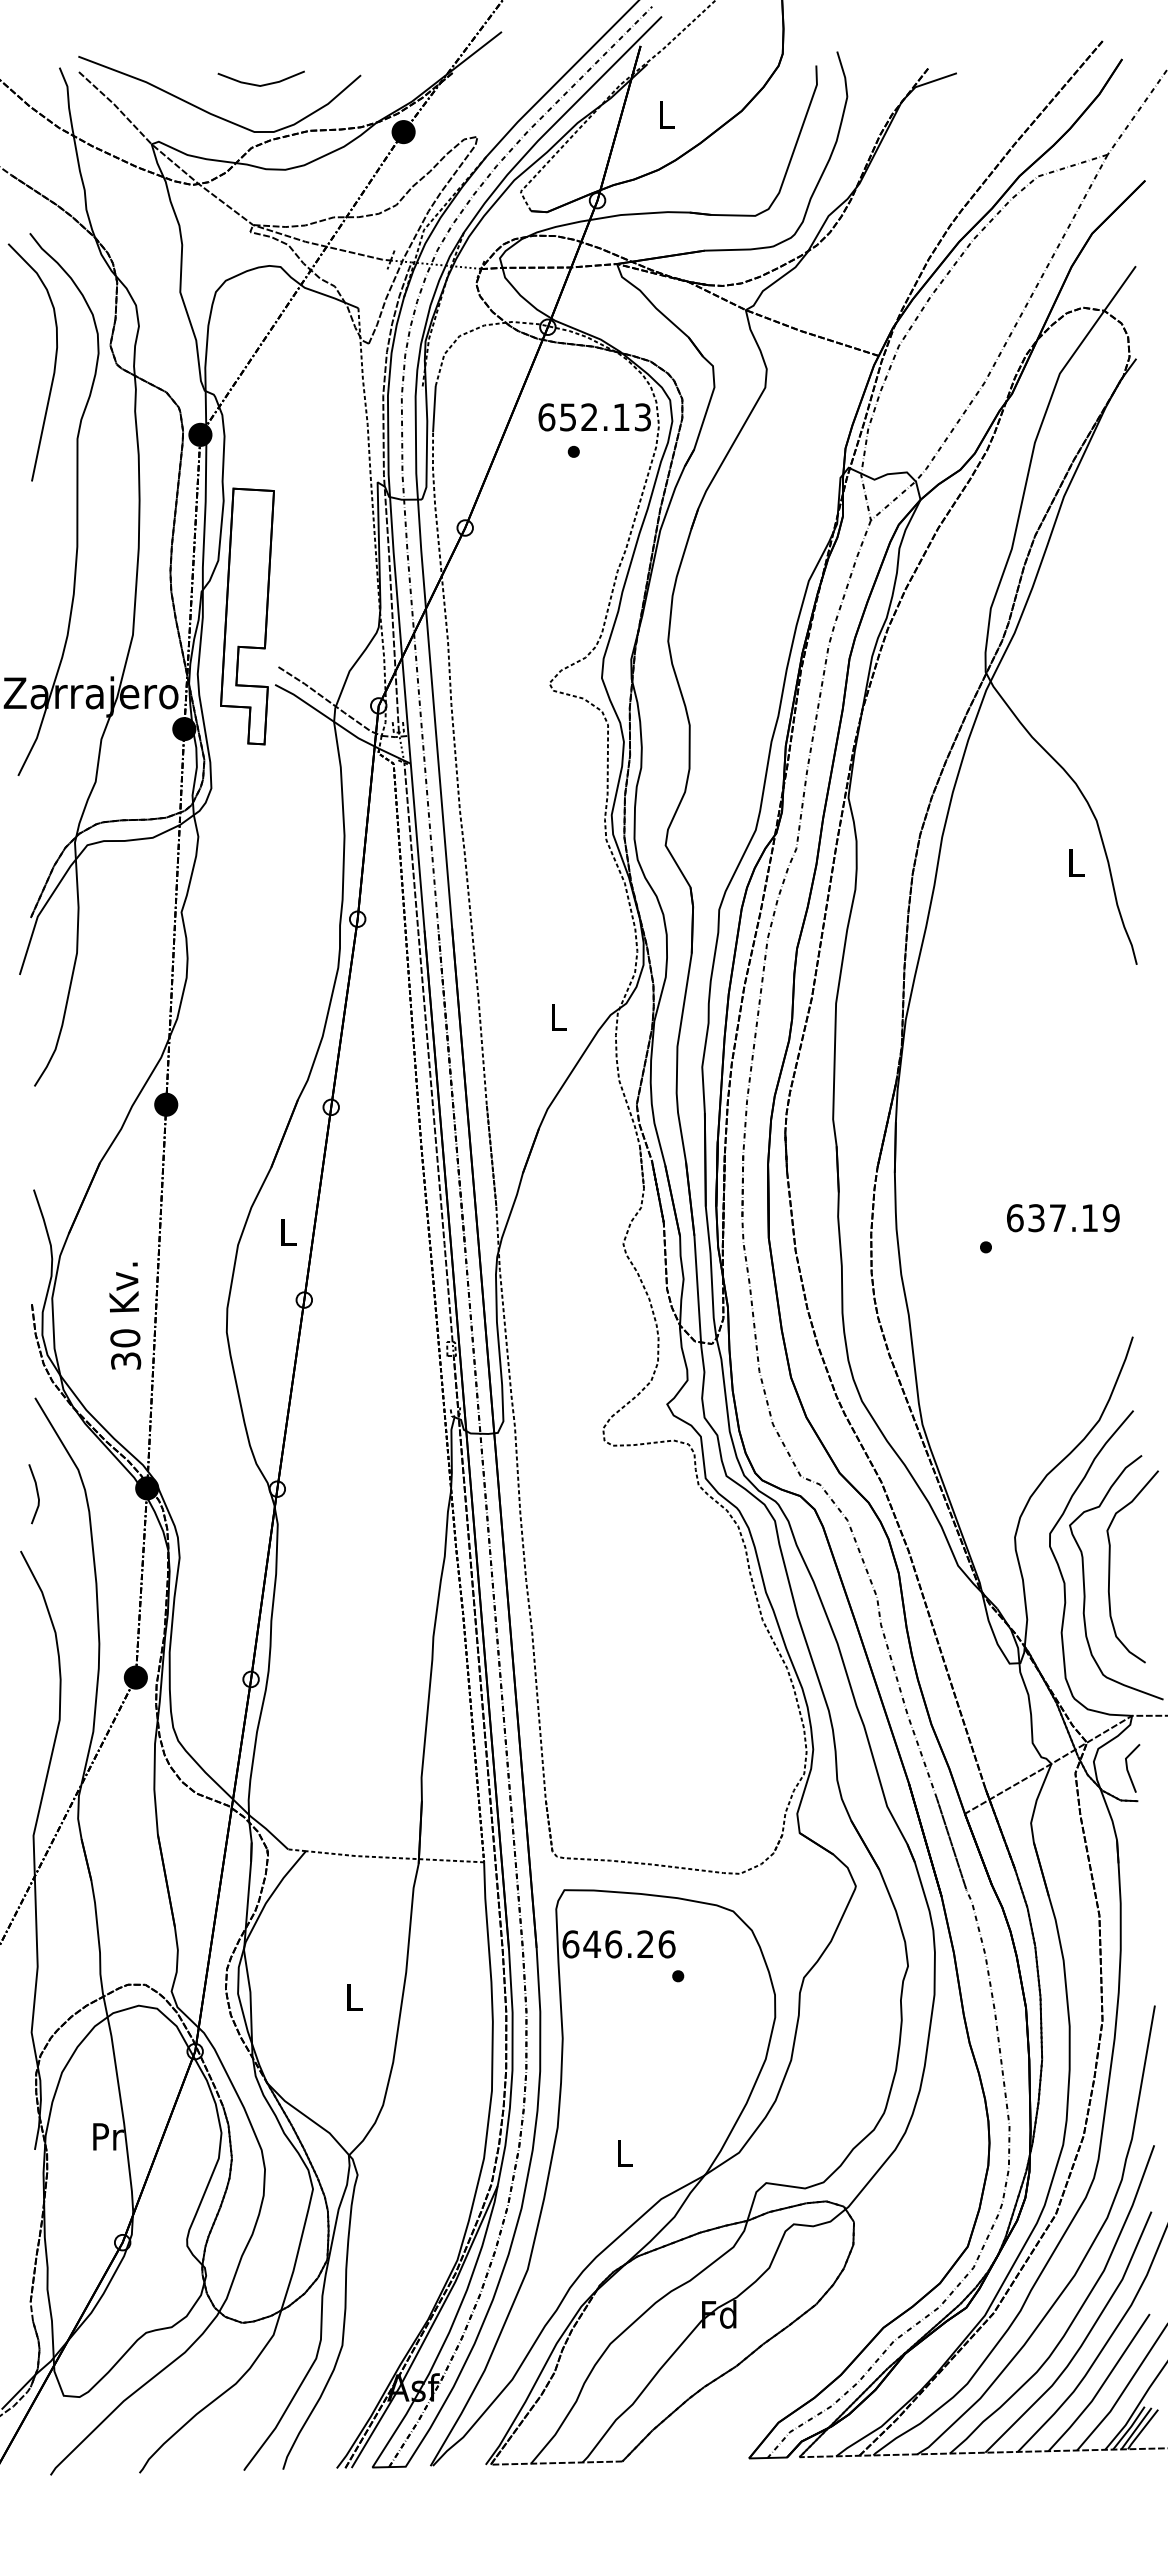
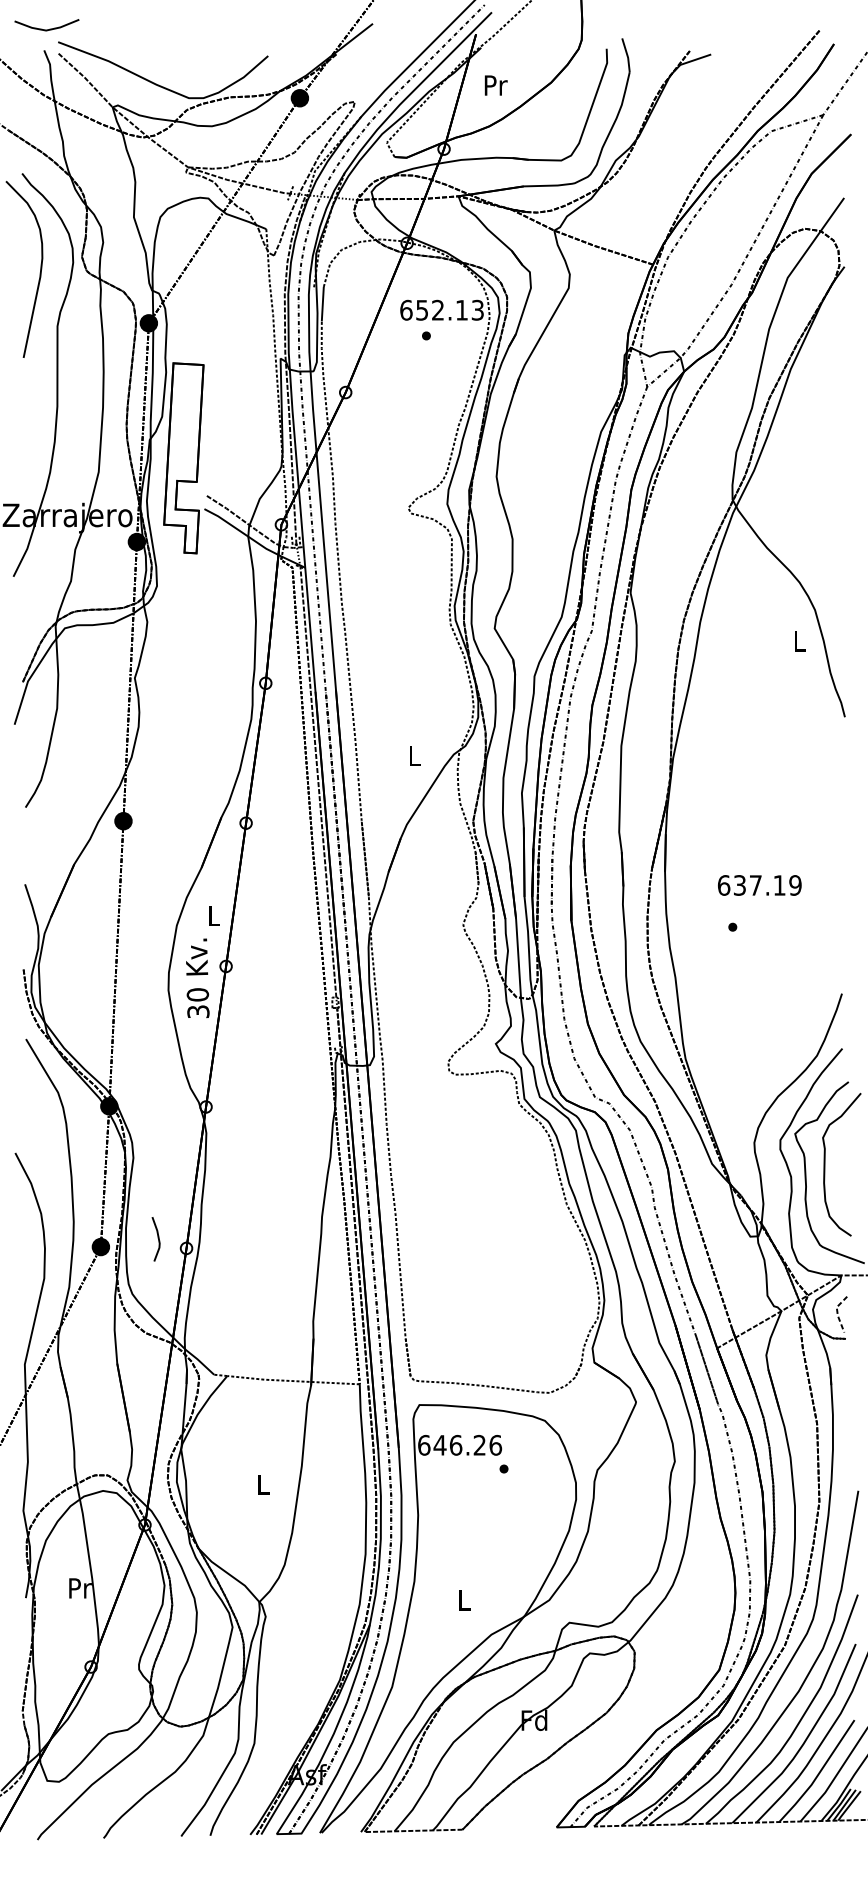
line: (261, 84) -> (47, 29), moved
text: (667, 114) -> (496, 85), L -> Pr
text: (1063, 1218) -> (759, 885), moved
text: (125, 1315) -> (198, 977), moved
line: (36, 1493) -> (157, 1238), moved
line: (1126, 1766) -> (837, 1313), solid -> dashed

